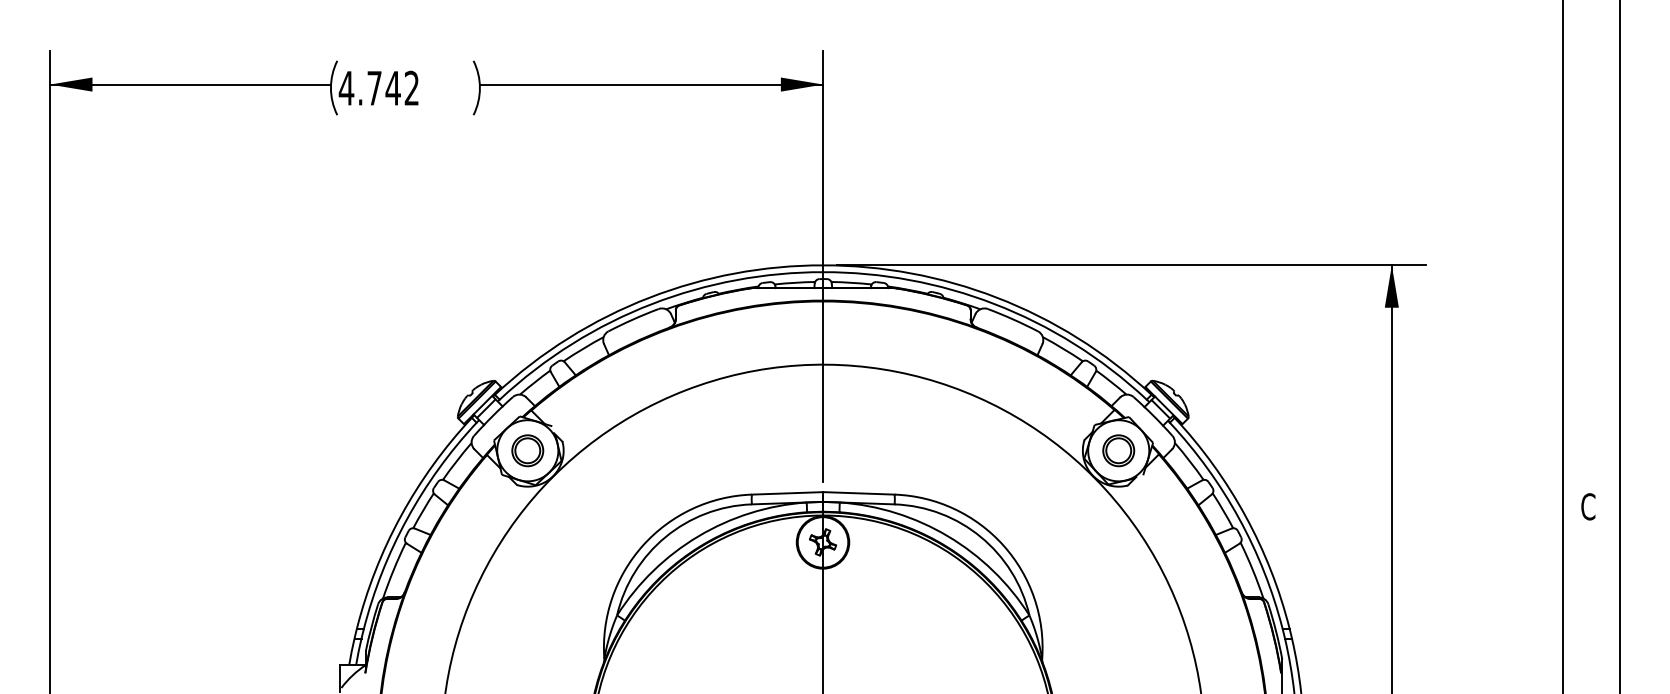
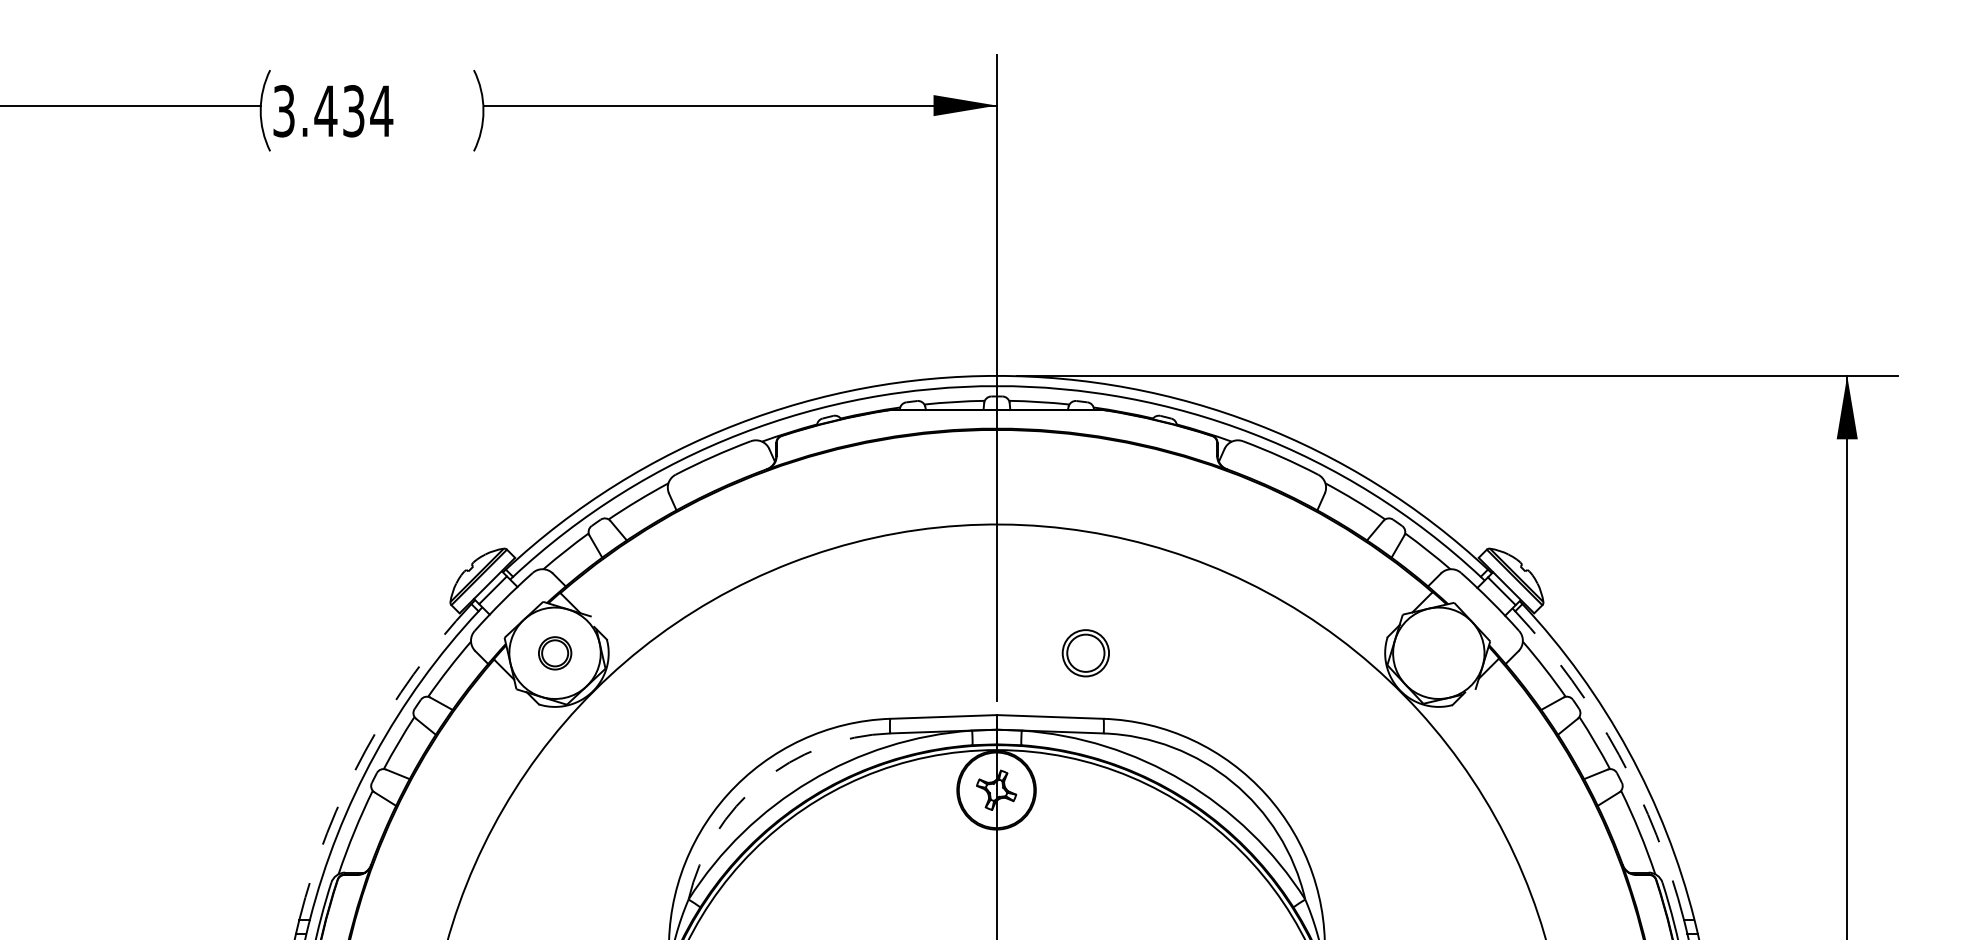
text: (378, 87) -> (331, 109), 4.742 -> 3.434
part: (527, 450) -> (554, 652), size x0.7
part: (1118, 450) -> (1085, 652), moved
arc: (400, 516) -> (364, 751), solid -> dashed
arc: (1239, 518) -> (1619, 754), solid -> dashed
arc: (665, 537) -> (761, 782), solid -> dashed

